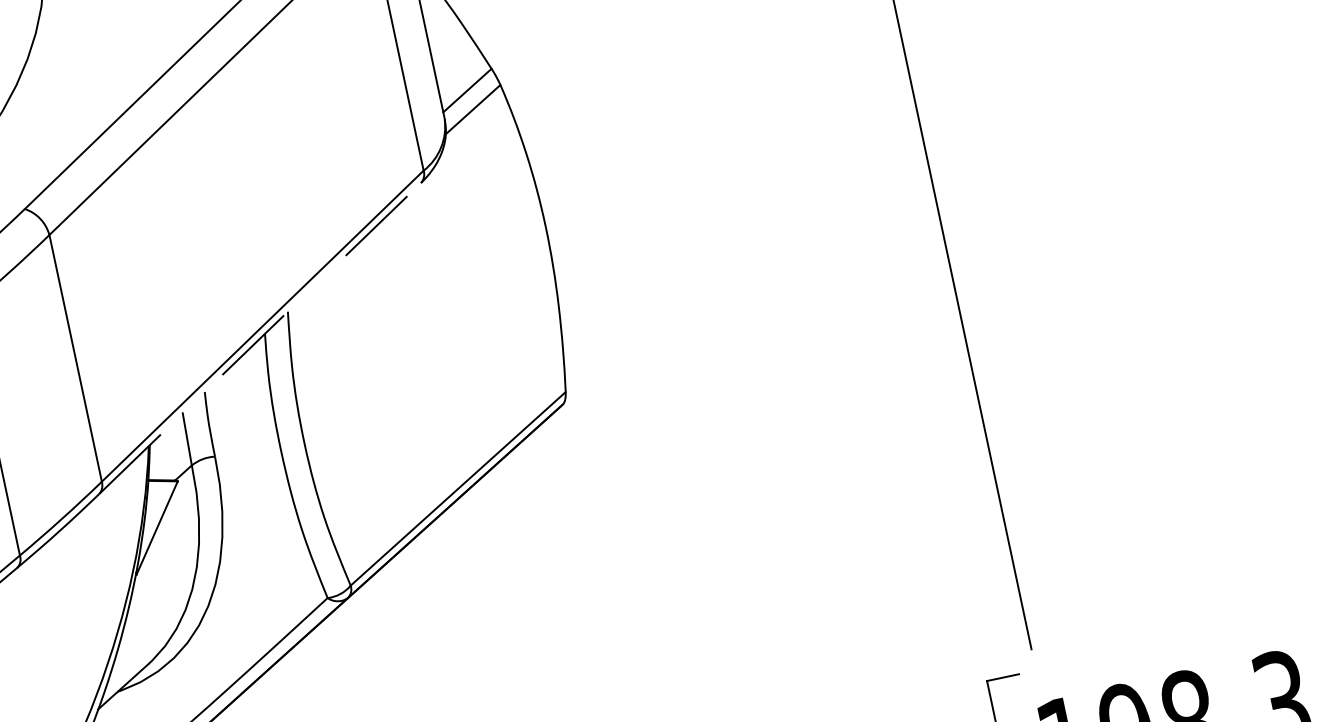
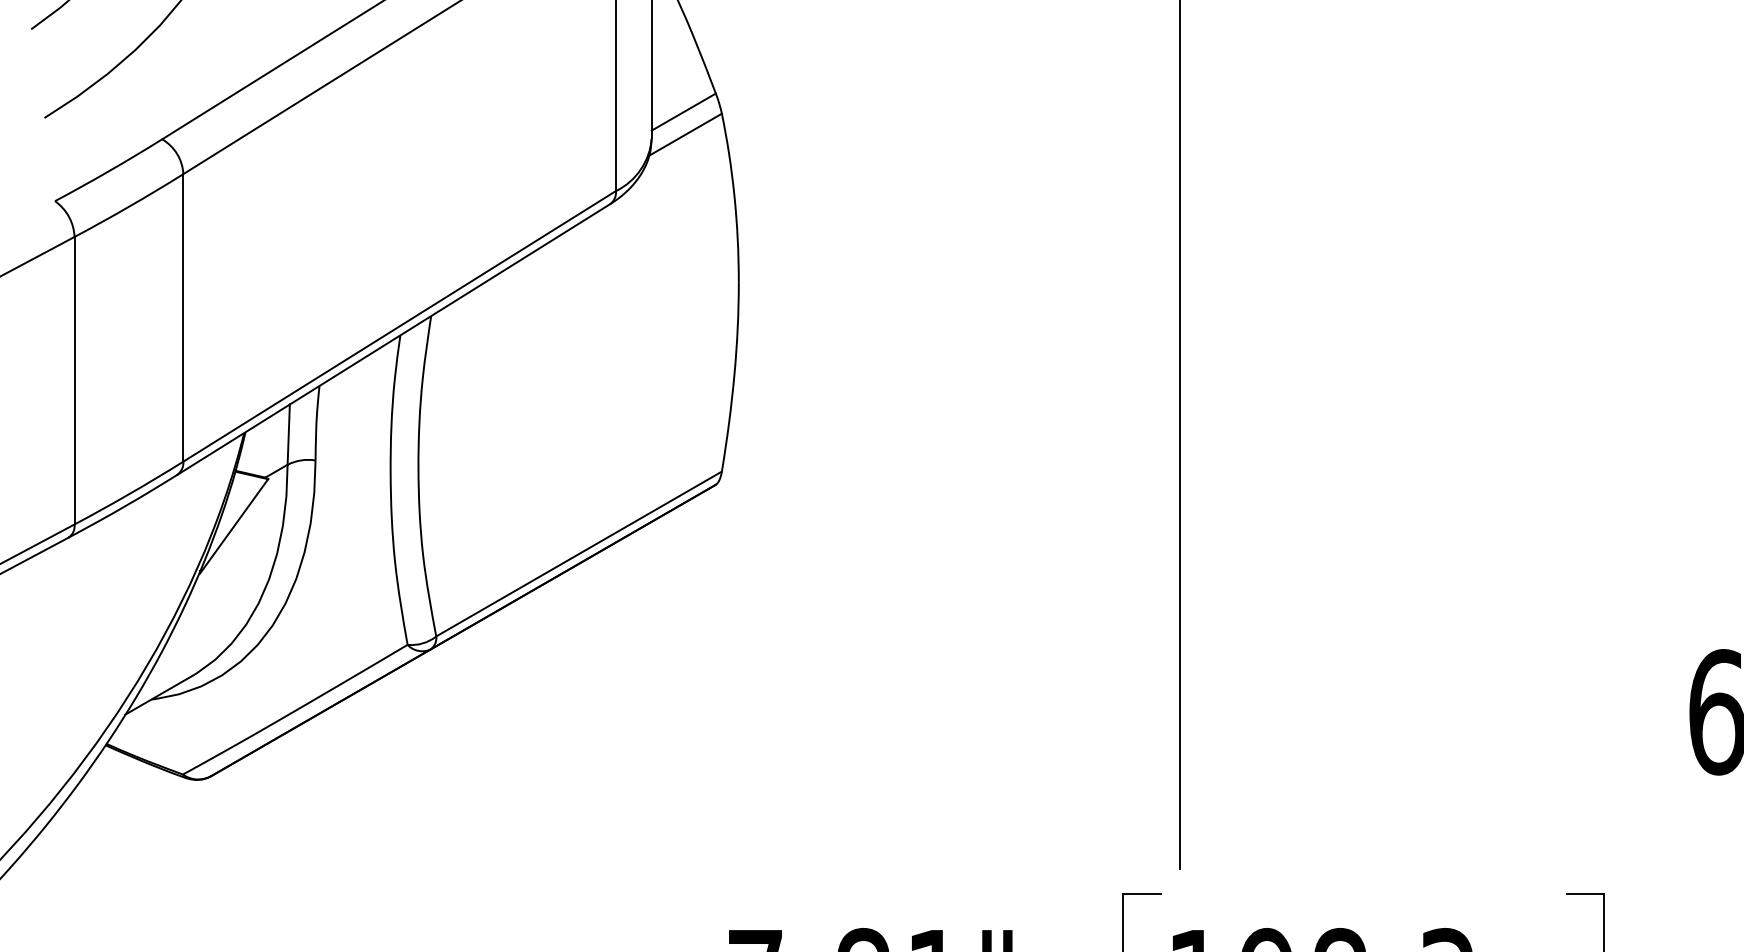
line: (260, 338) -> (394, 339), dashed -> solid

